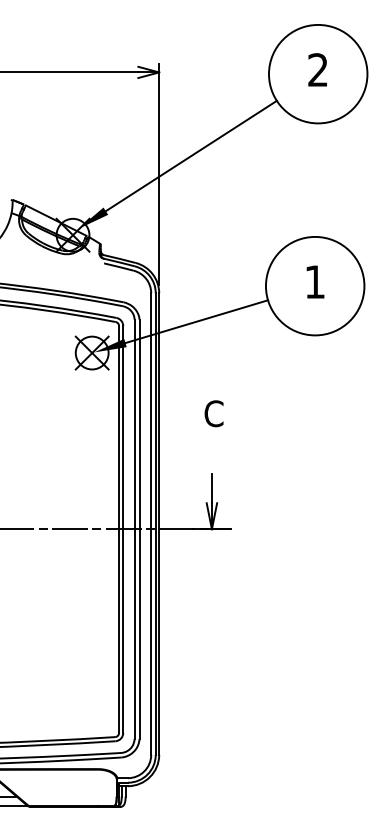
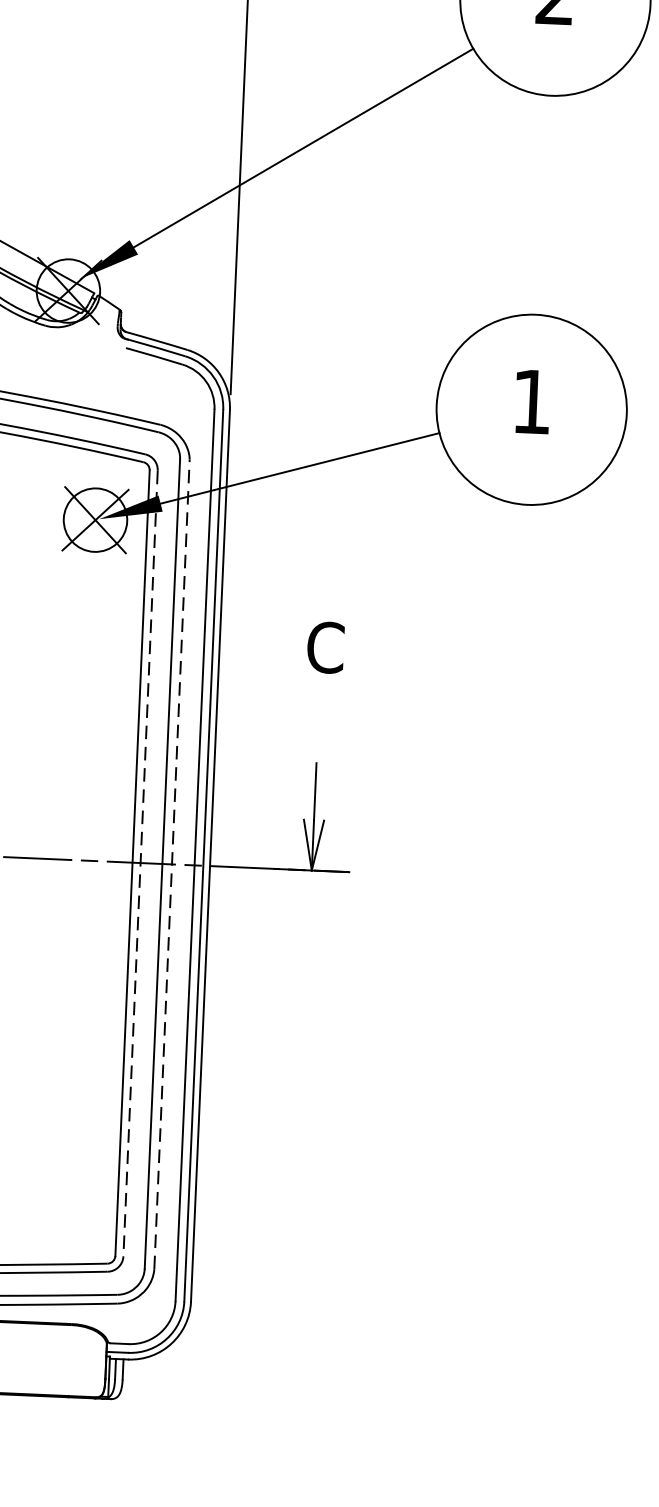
line: (139, 529) -> (171, 864), solid -> dashed
line: (123, 530) -> (140, 865), solid -> dashed

